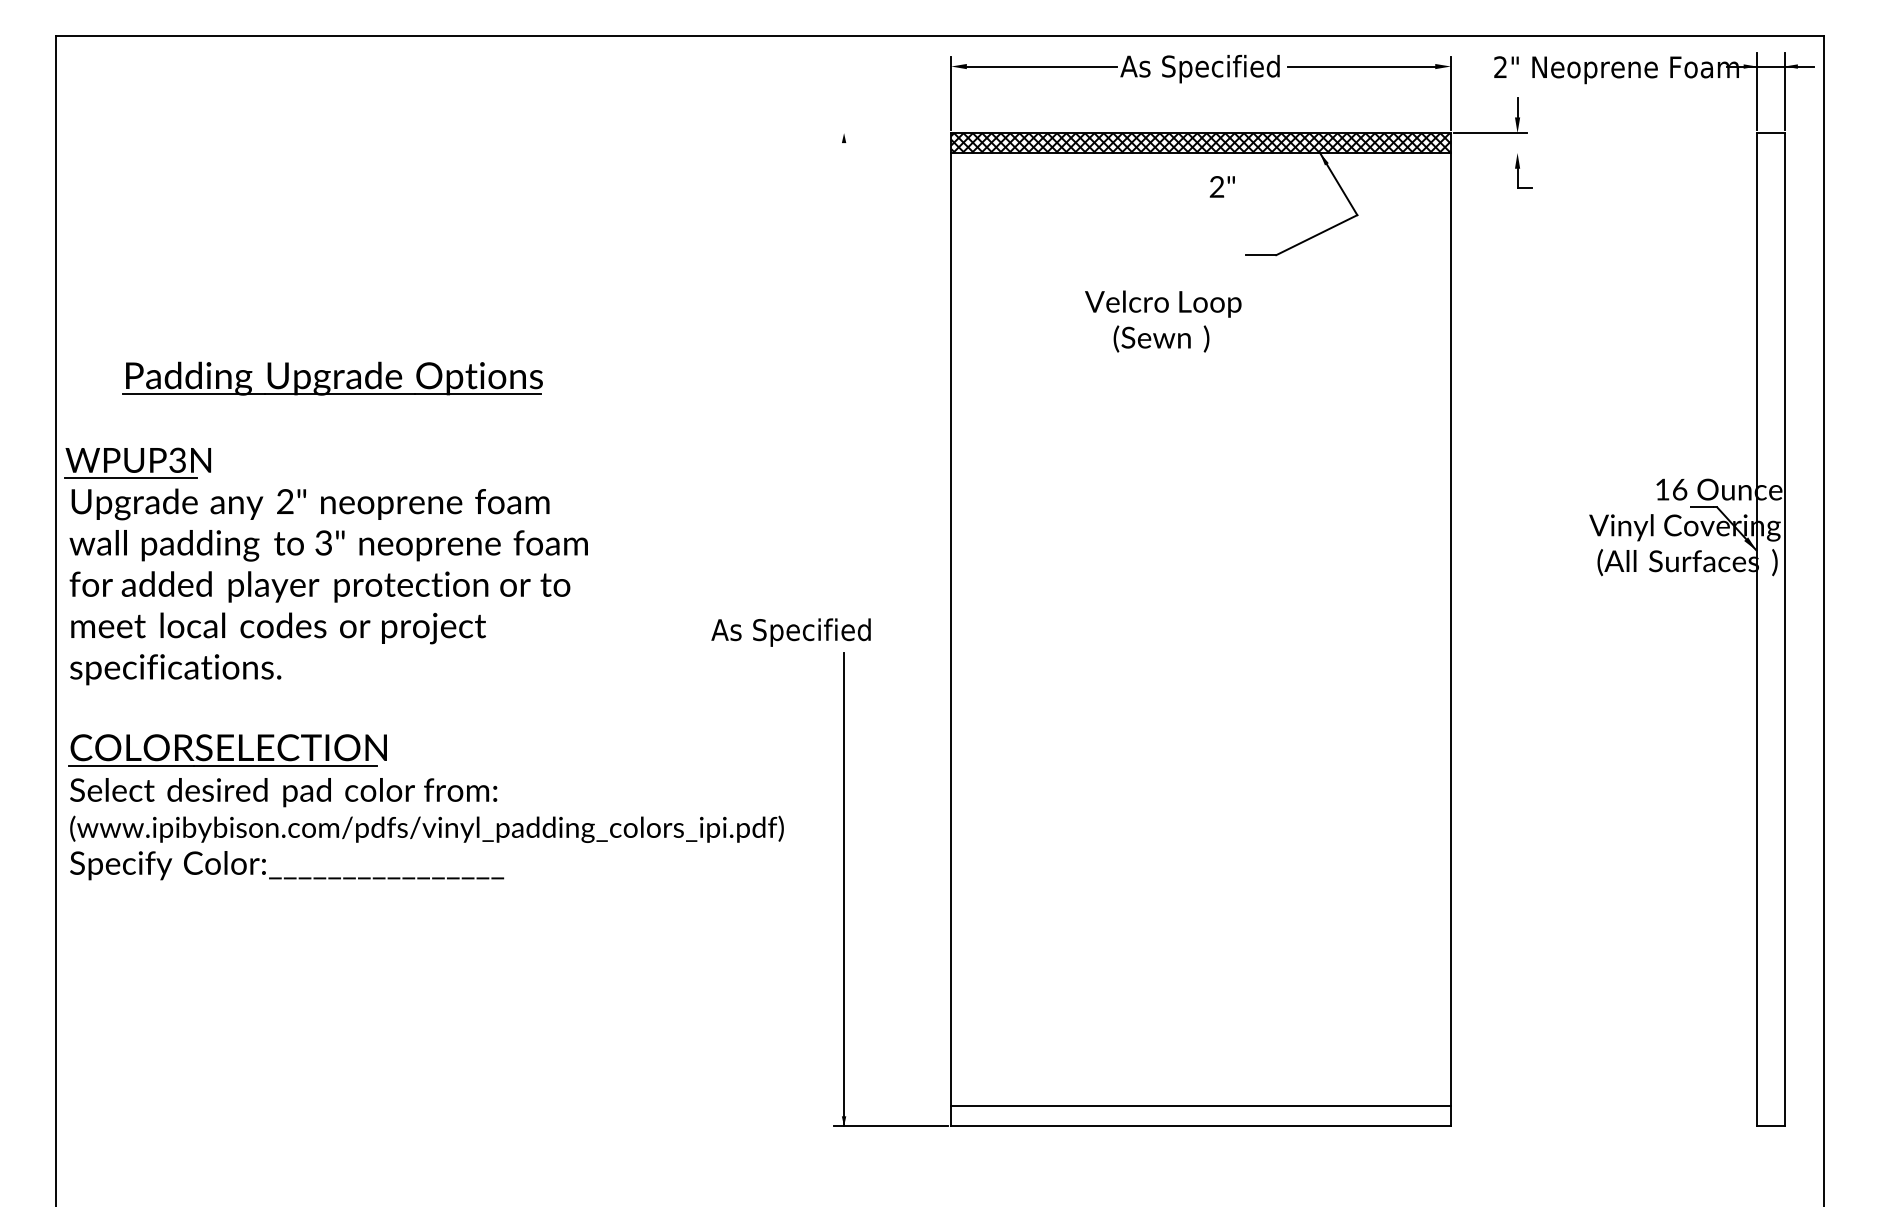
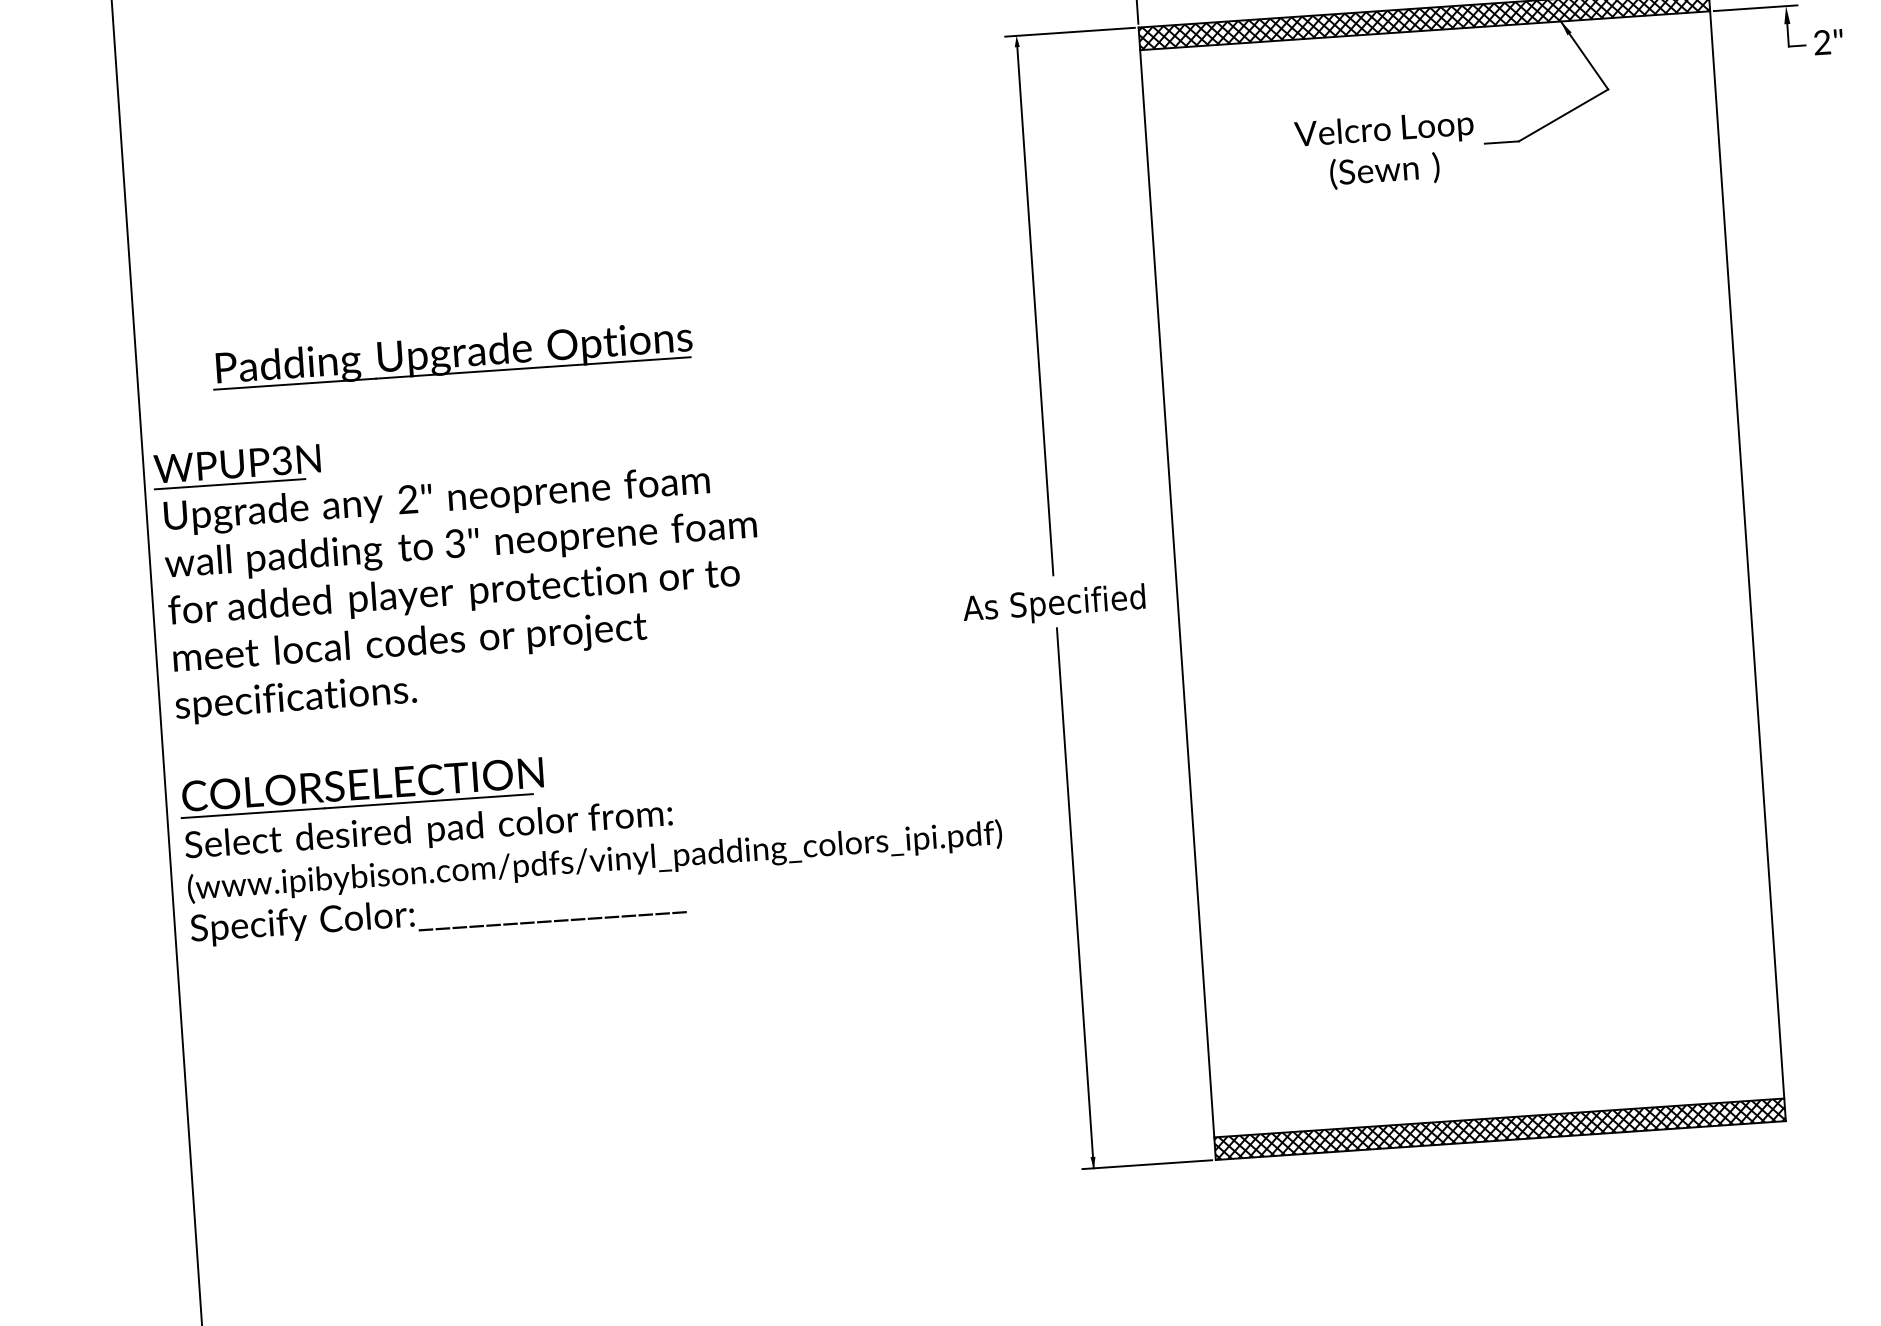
line: (890, 133) -> (1069, 32), added
line: (1490, 153) -> (1755, 8), added
text: (1221, 186) -> (1827, 41), moved
text: (1163, 321) -> (1385, 150), moved
line: (844, 374) -> (1035, 311), added
text: (790, 632) -> (1053, 605), moved
hatch: (1200, 1116) -> (1499, 1129), added

